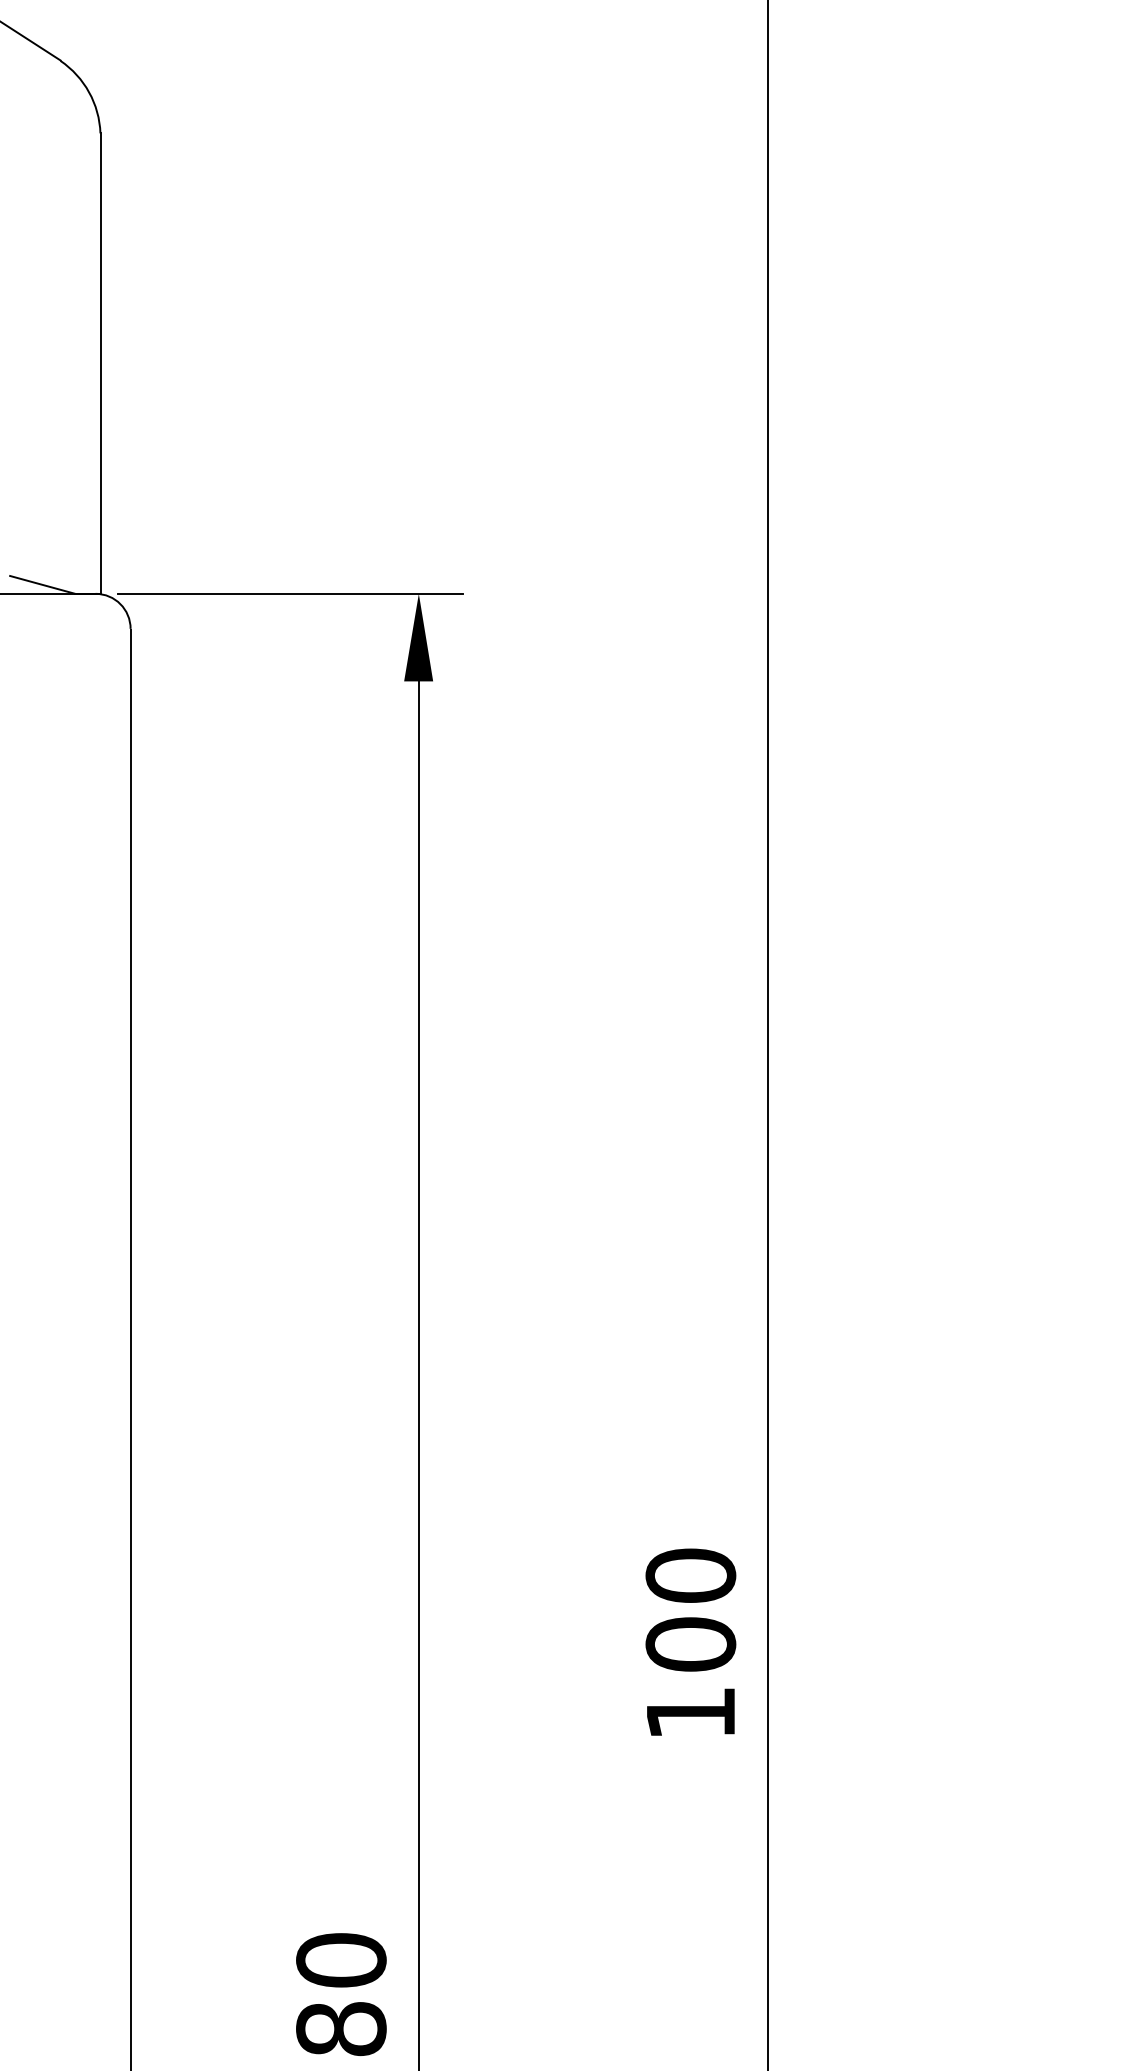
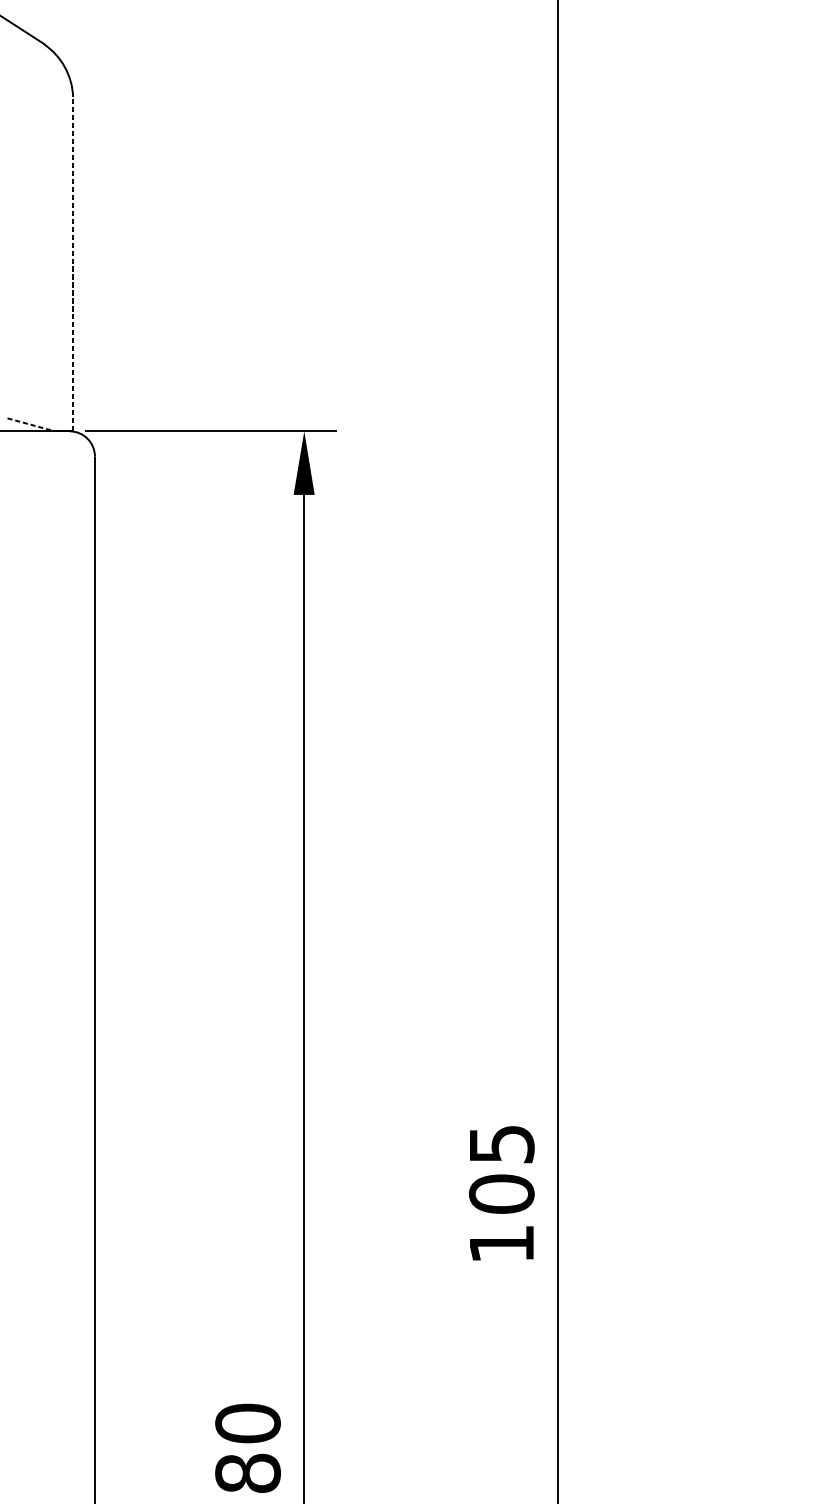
line: (100, 363) -> (73, 264), solid -> dashed
line: (42, 584) -> (31, 424), solid -> dashed
text: (690, 1575) -> (501, 1144), 100 -> 105

